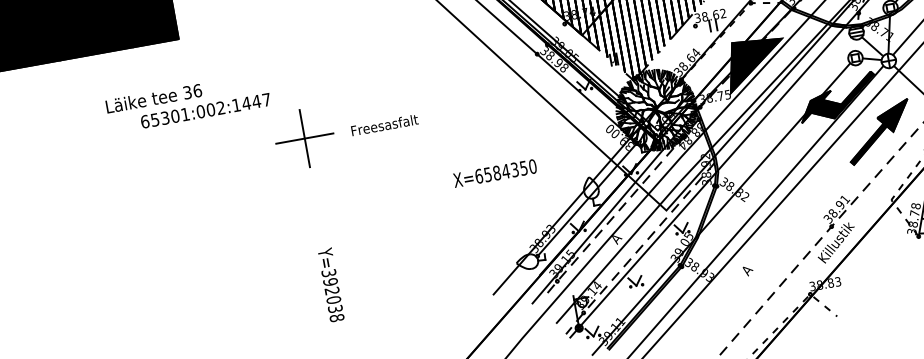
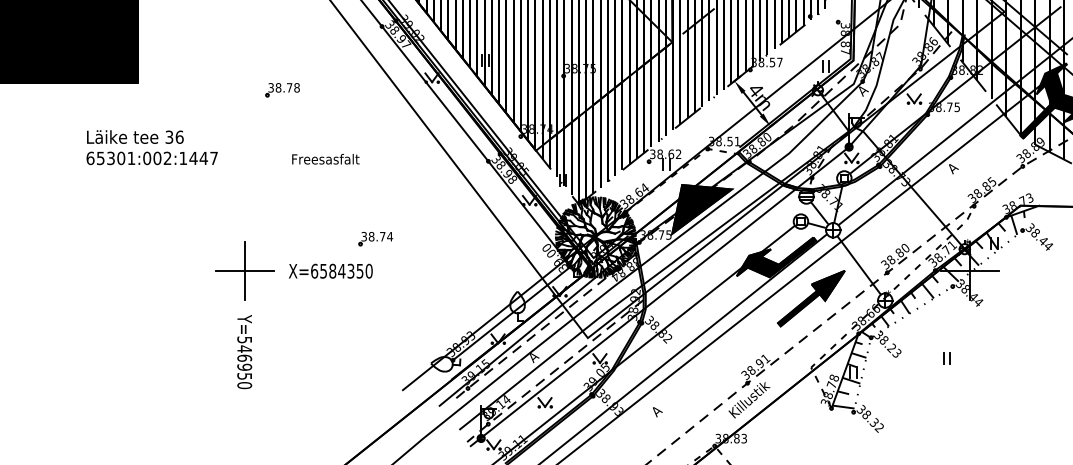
part: (322, 20) -> (282, 90), added
text: (154, 97) -> (135, 136), moved
text: (384, 125) -> (325, 159), moved
part: (304, 137) -> (244, 270), moved
part: (439, 151) -> (375, 239), added
text: (494, 172) -> (330, 270), moved
text: (332, 296) -> (244, 363), Y=392038 -> Y=546950

